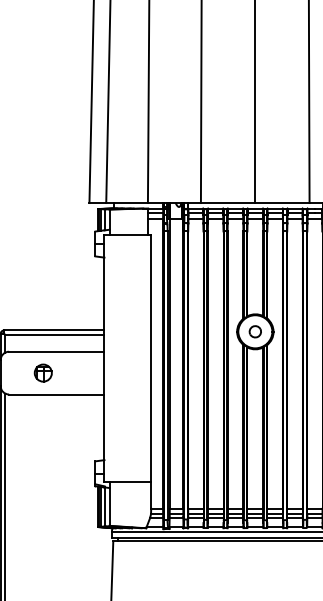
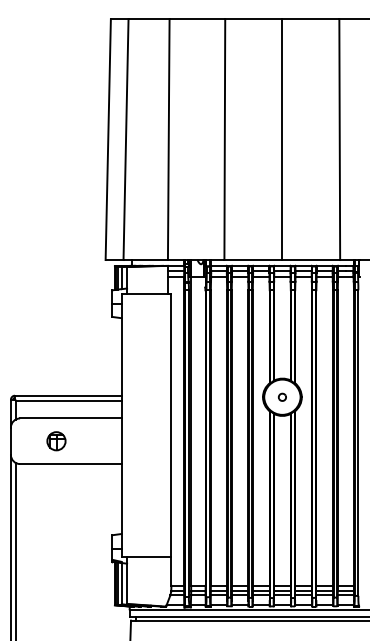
part: (255, 332) -> (282, 397), size x0.6

